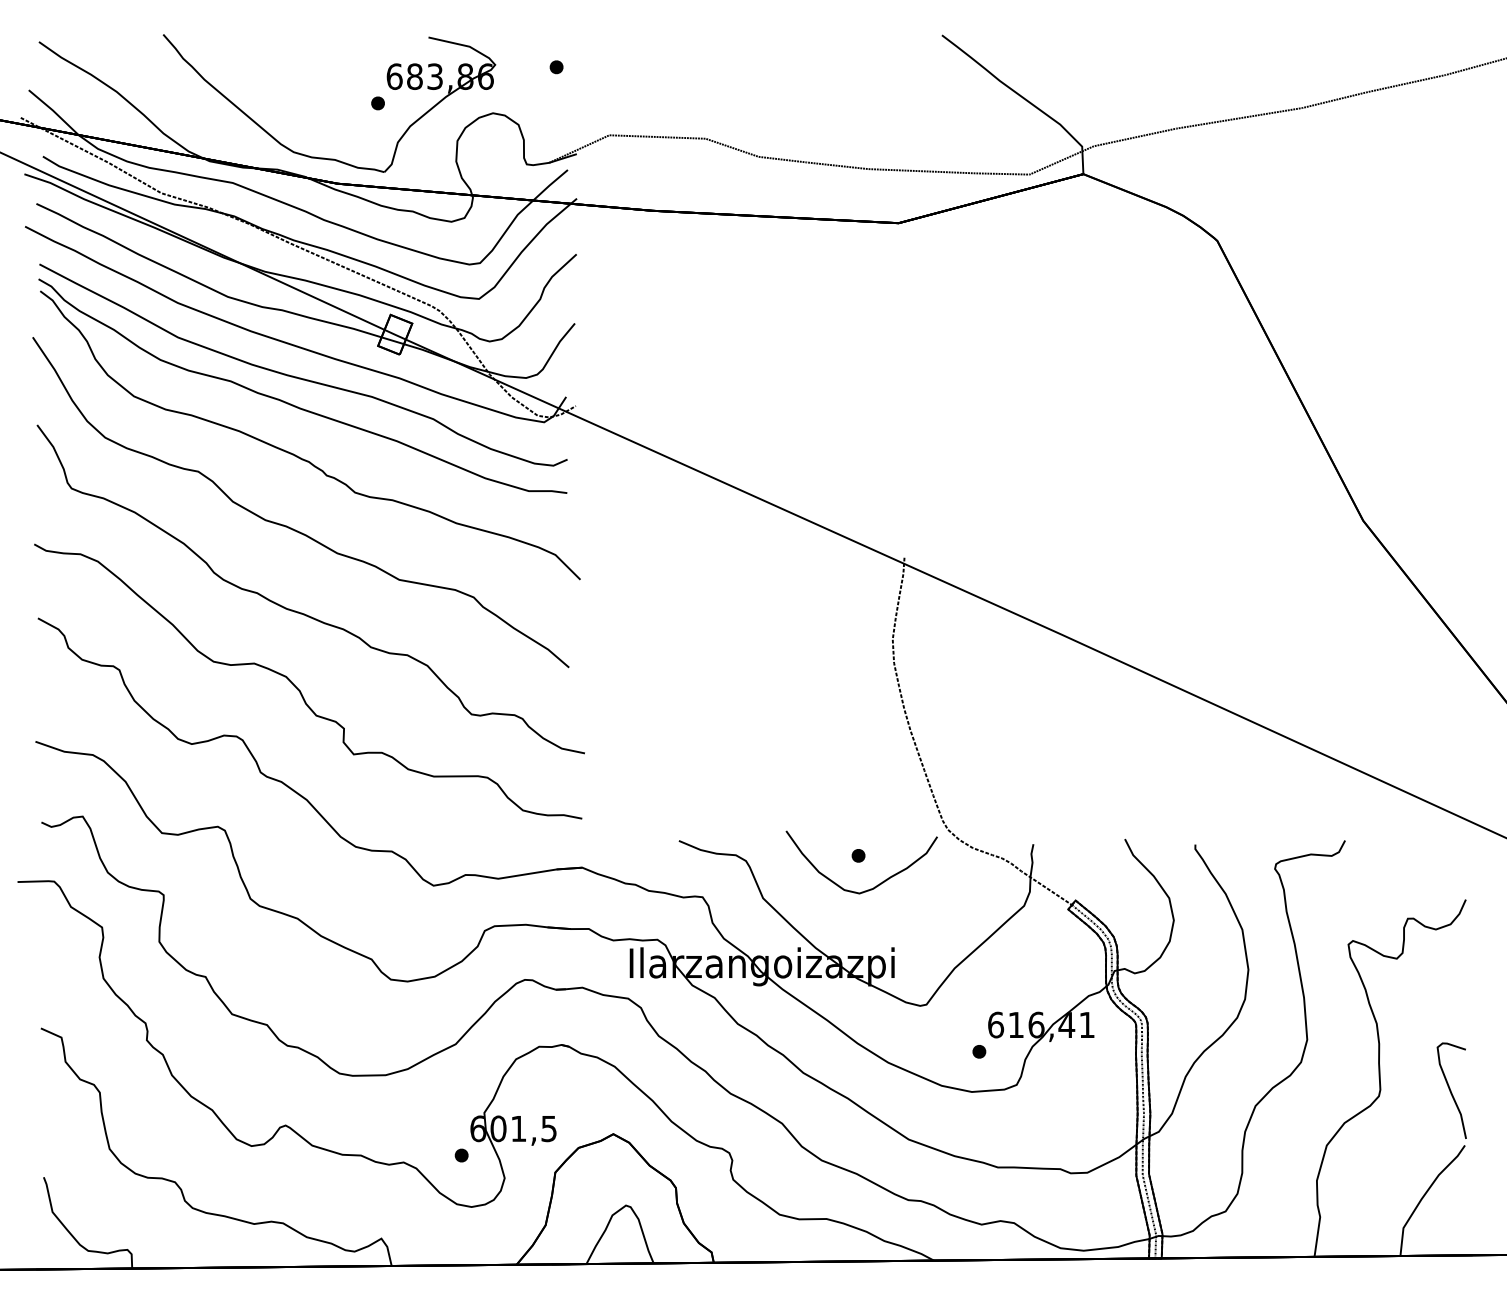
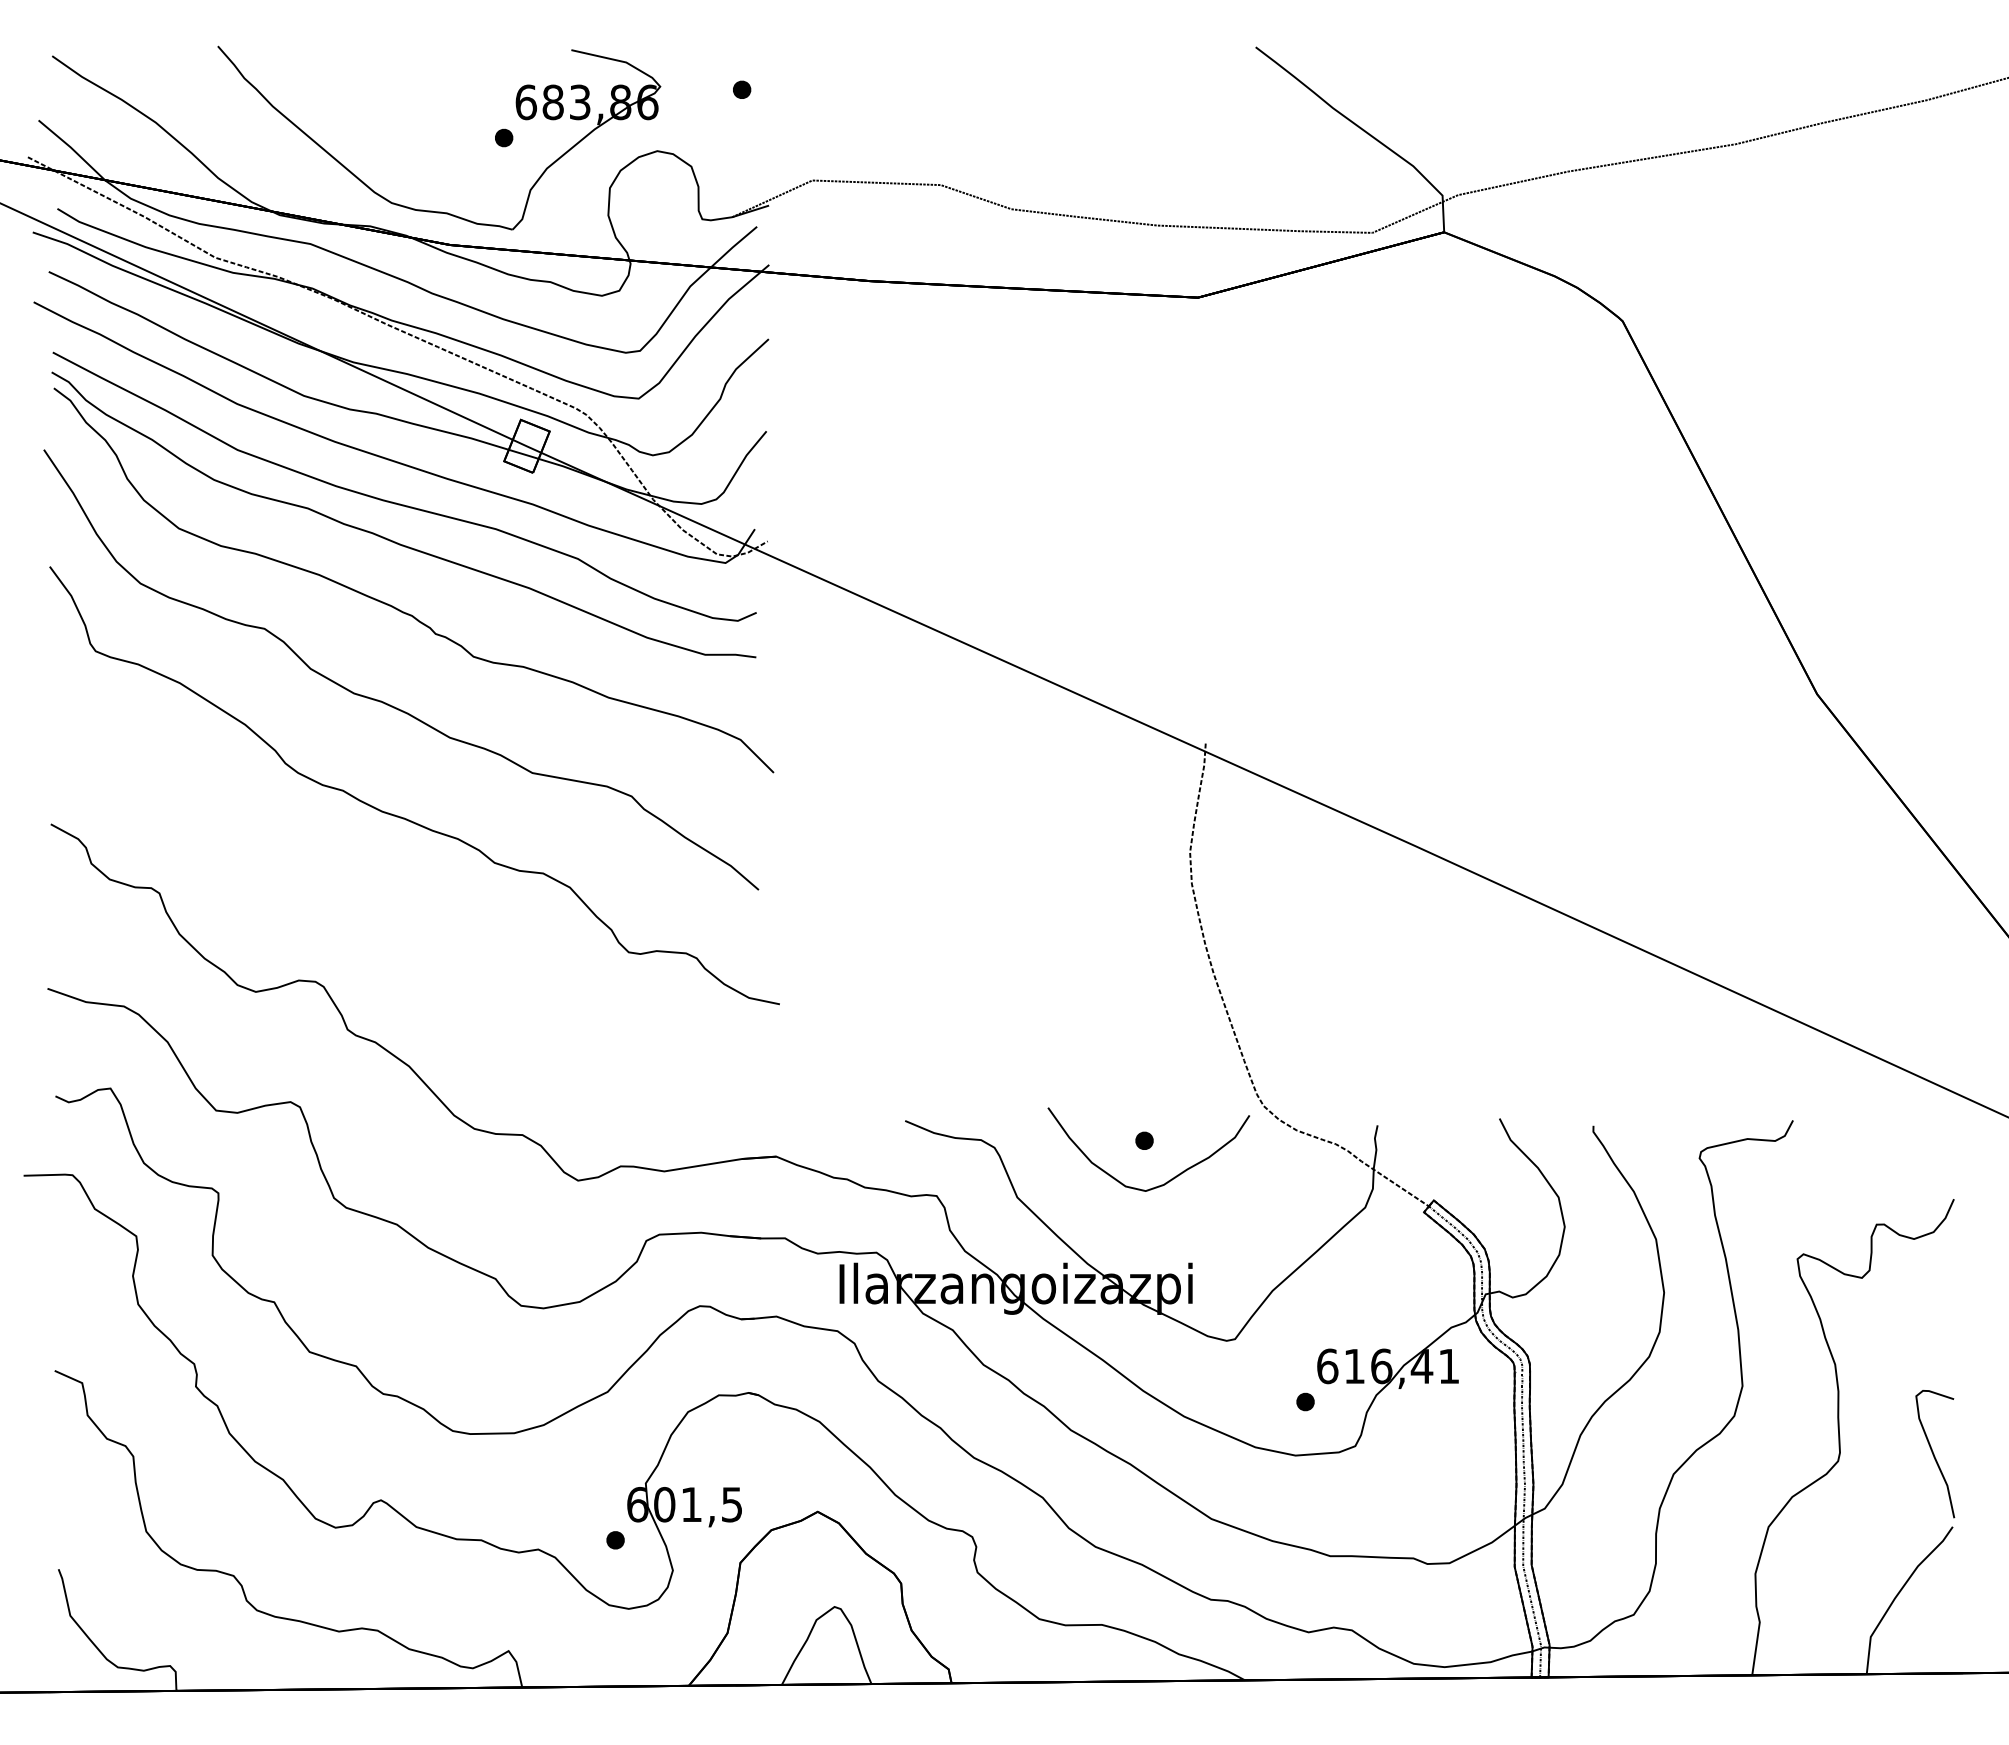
curve: (299, 689) -> (399, 919), removed

